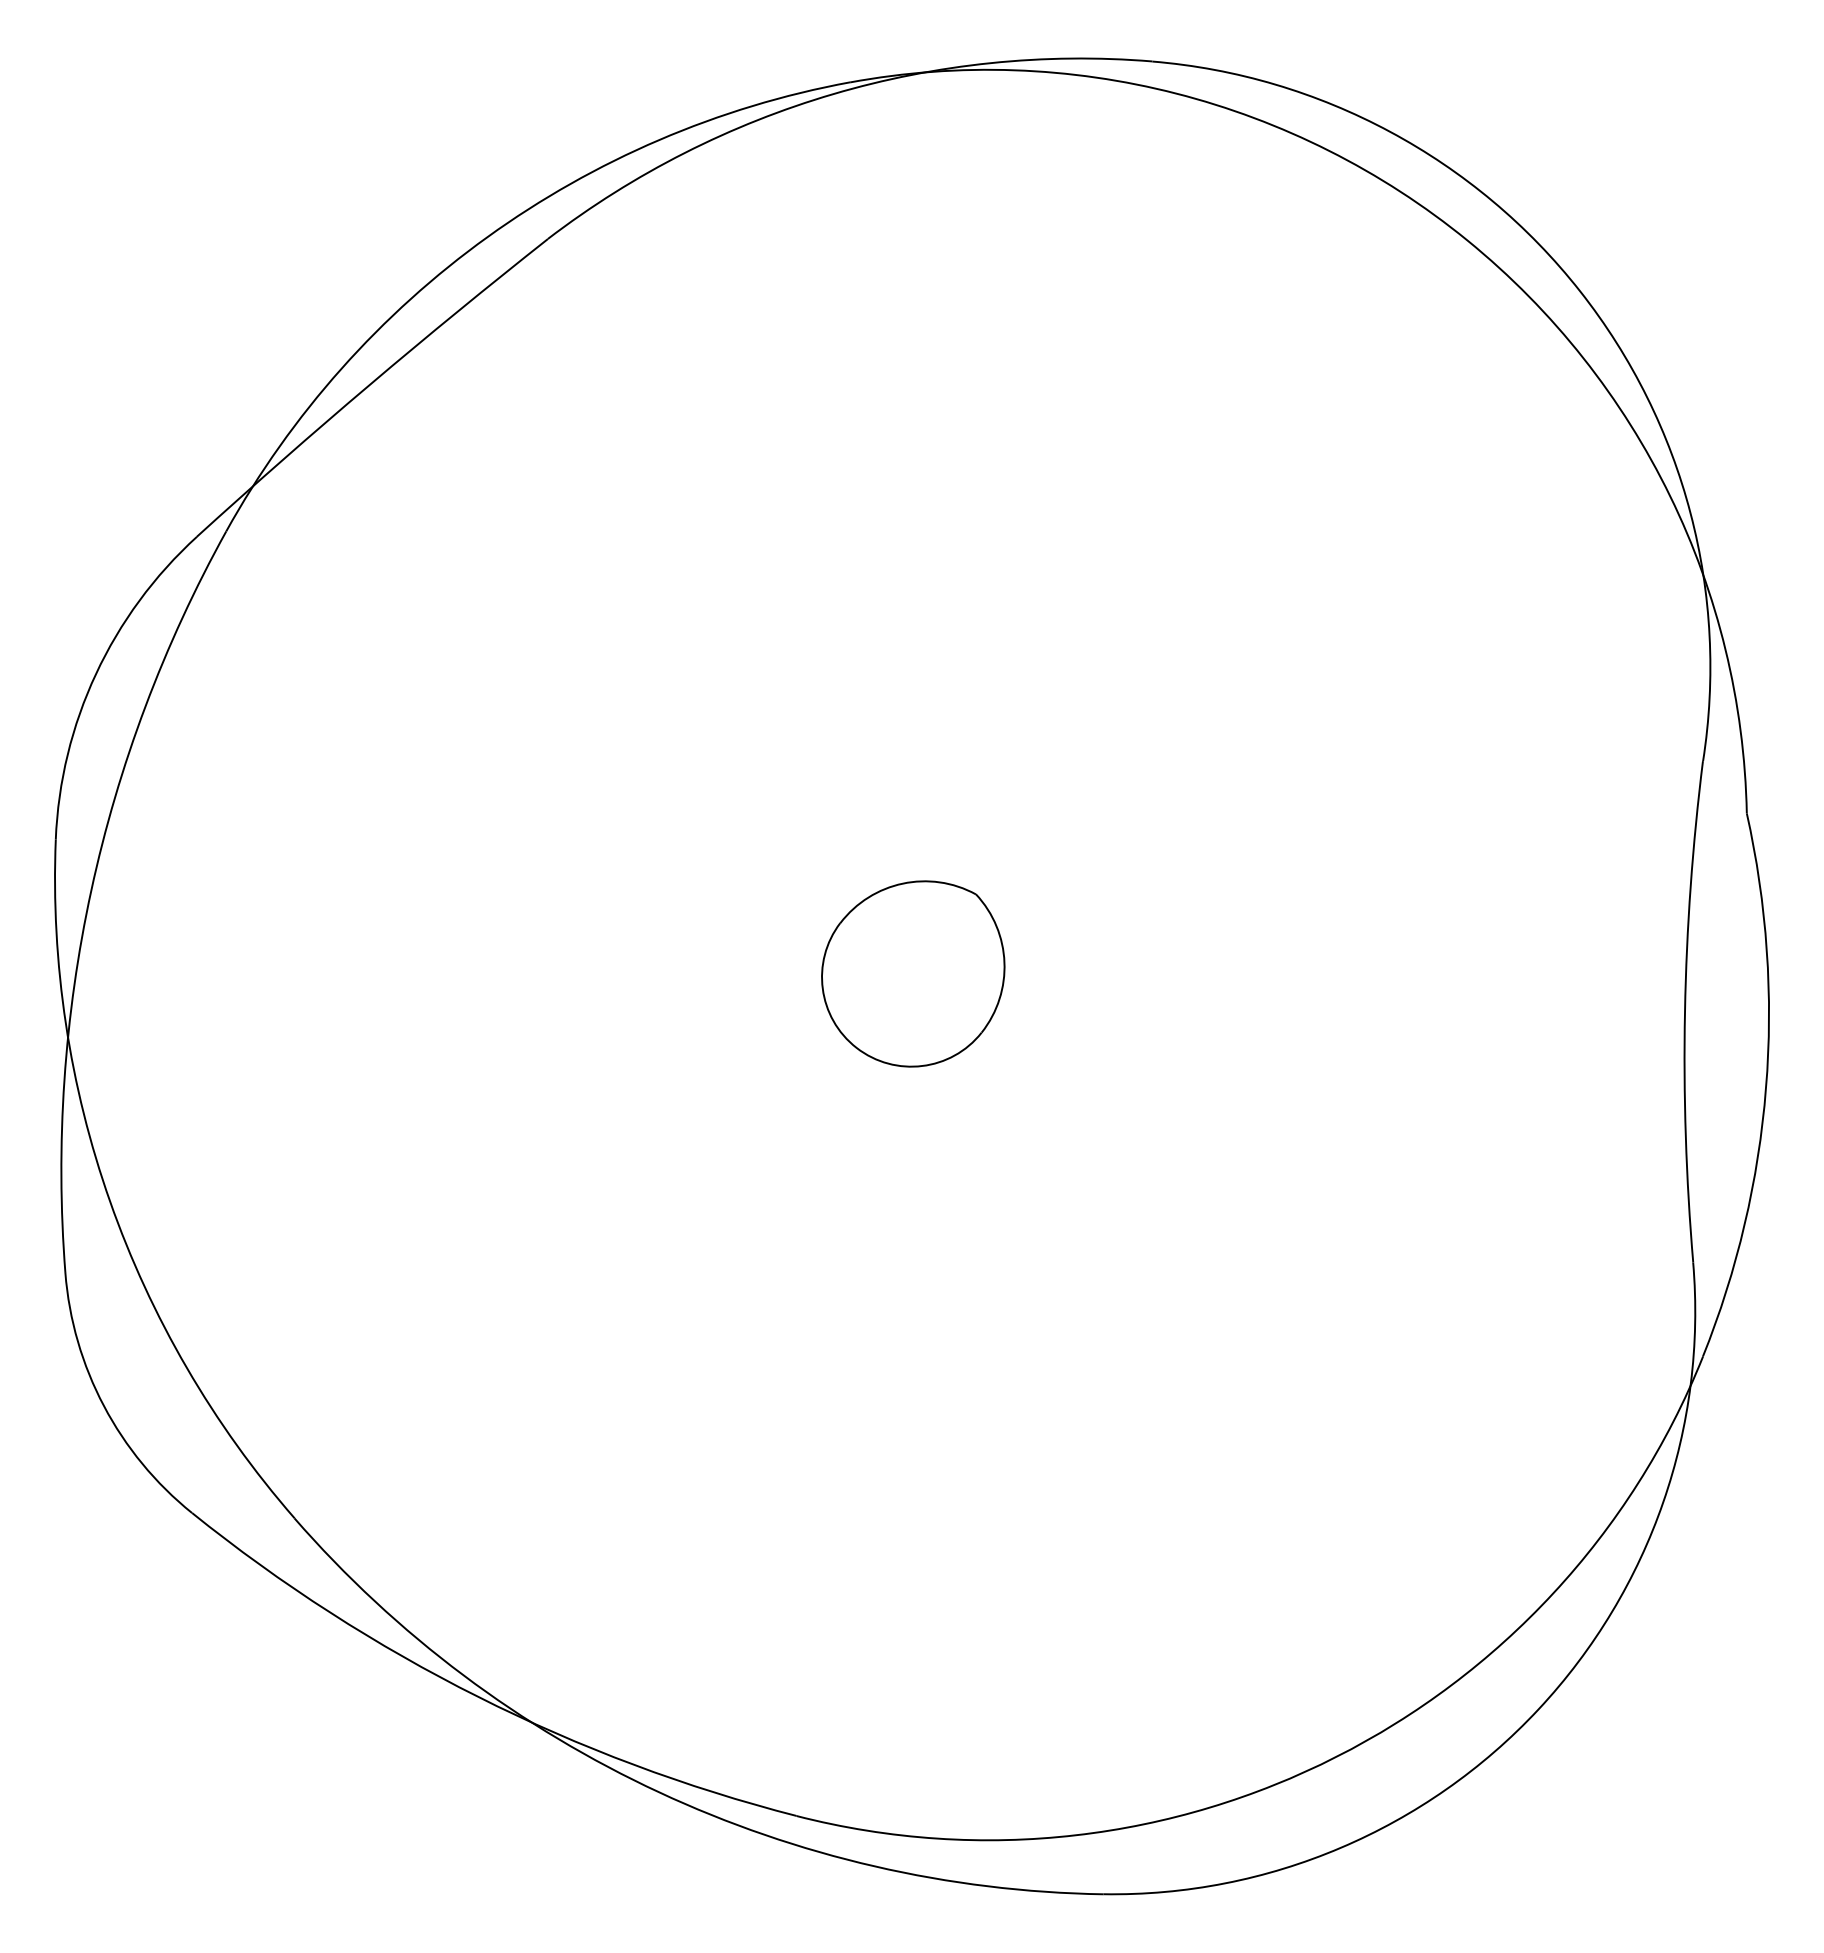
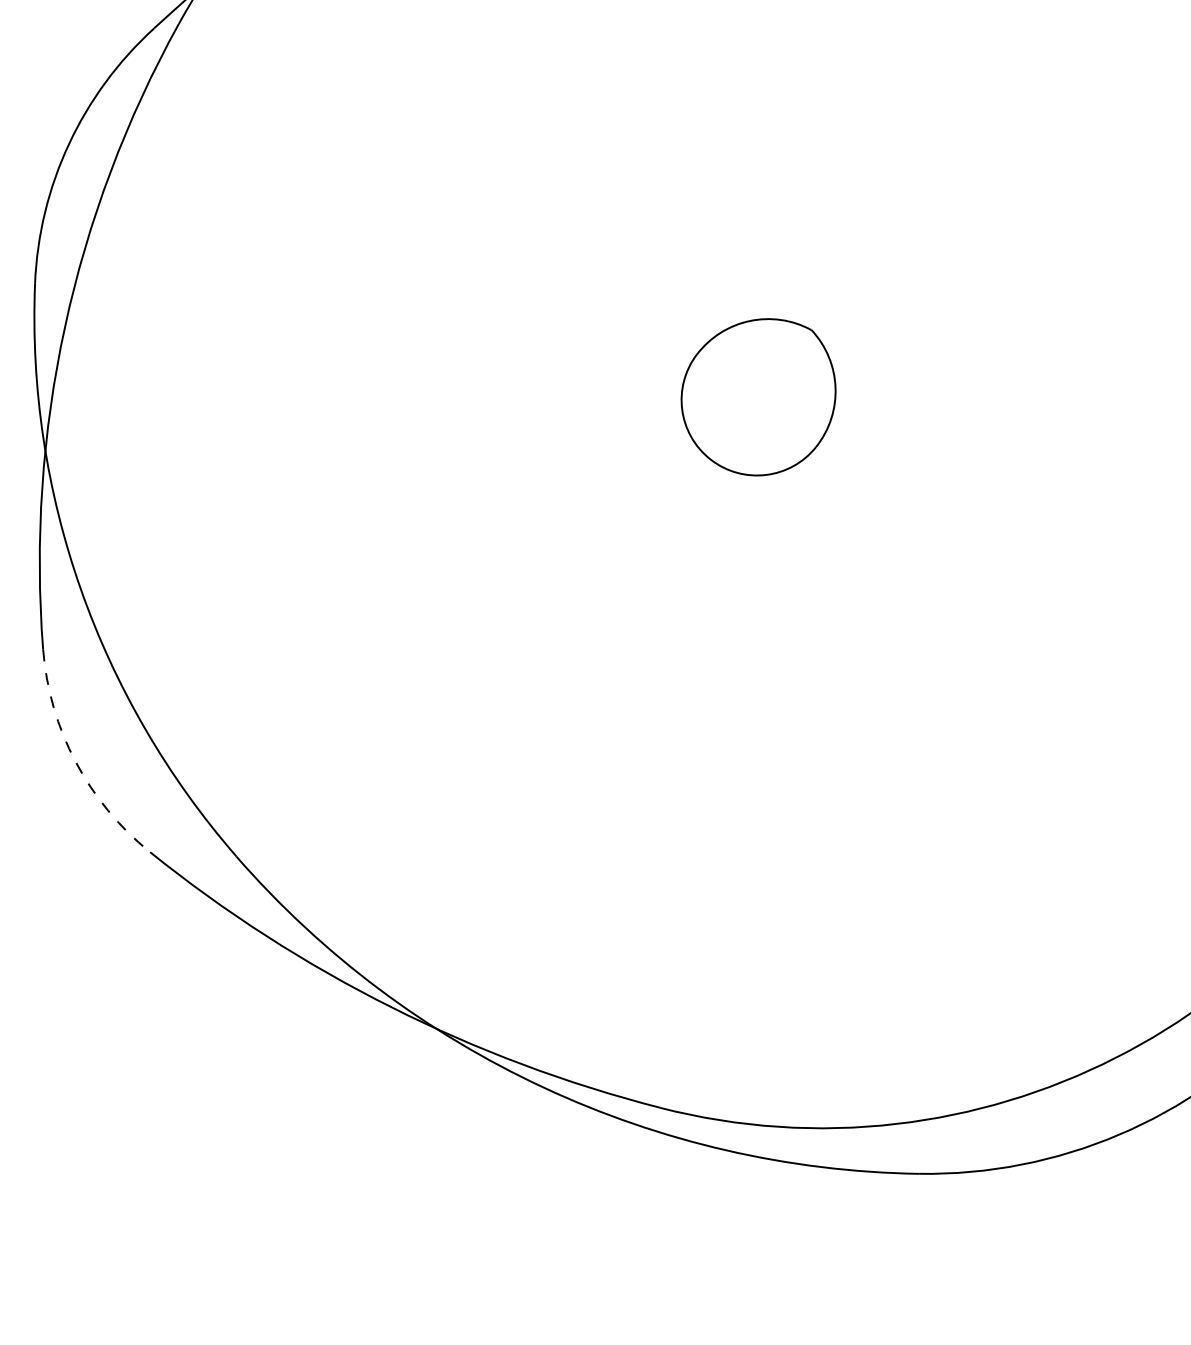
arc: (103, 1406) -> (75, 762), solid -> dashed

